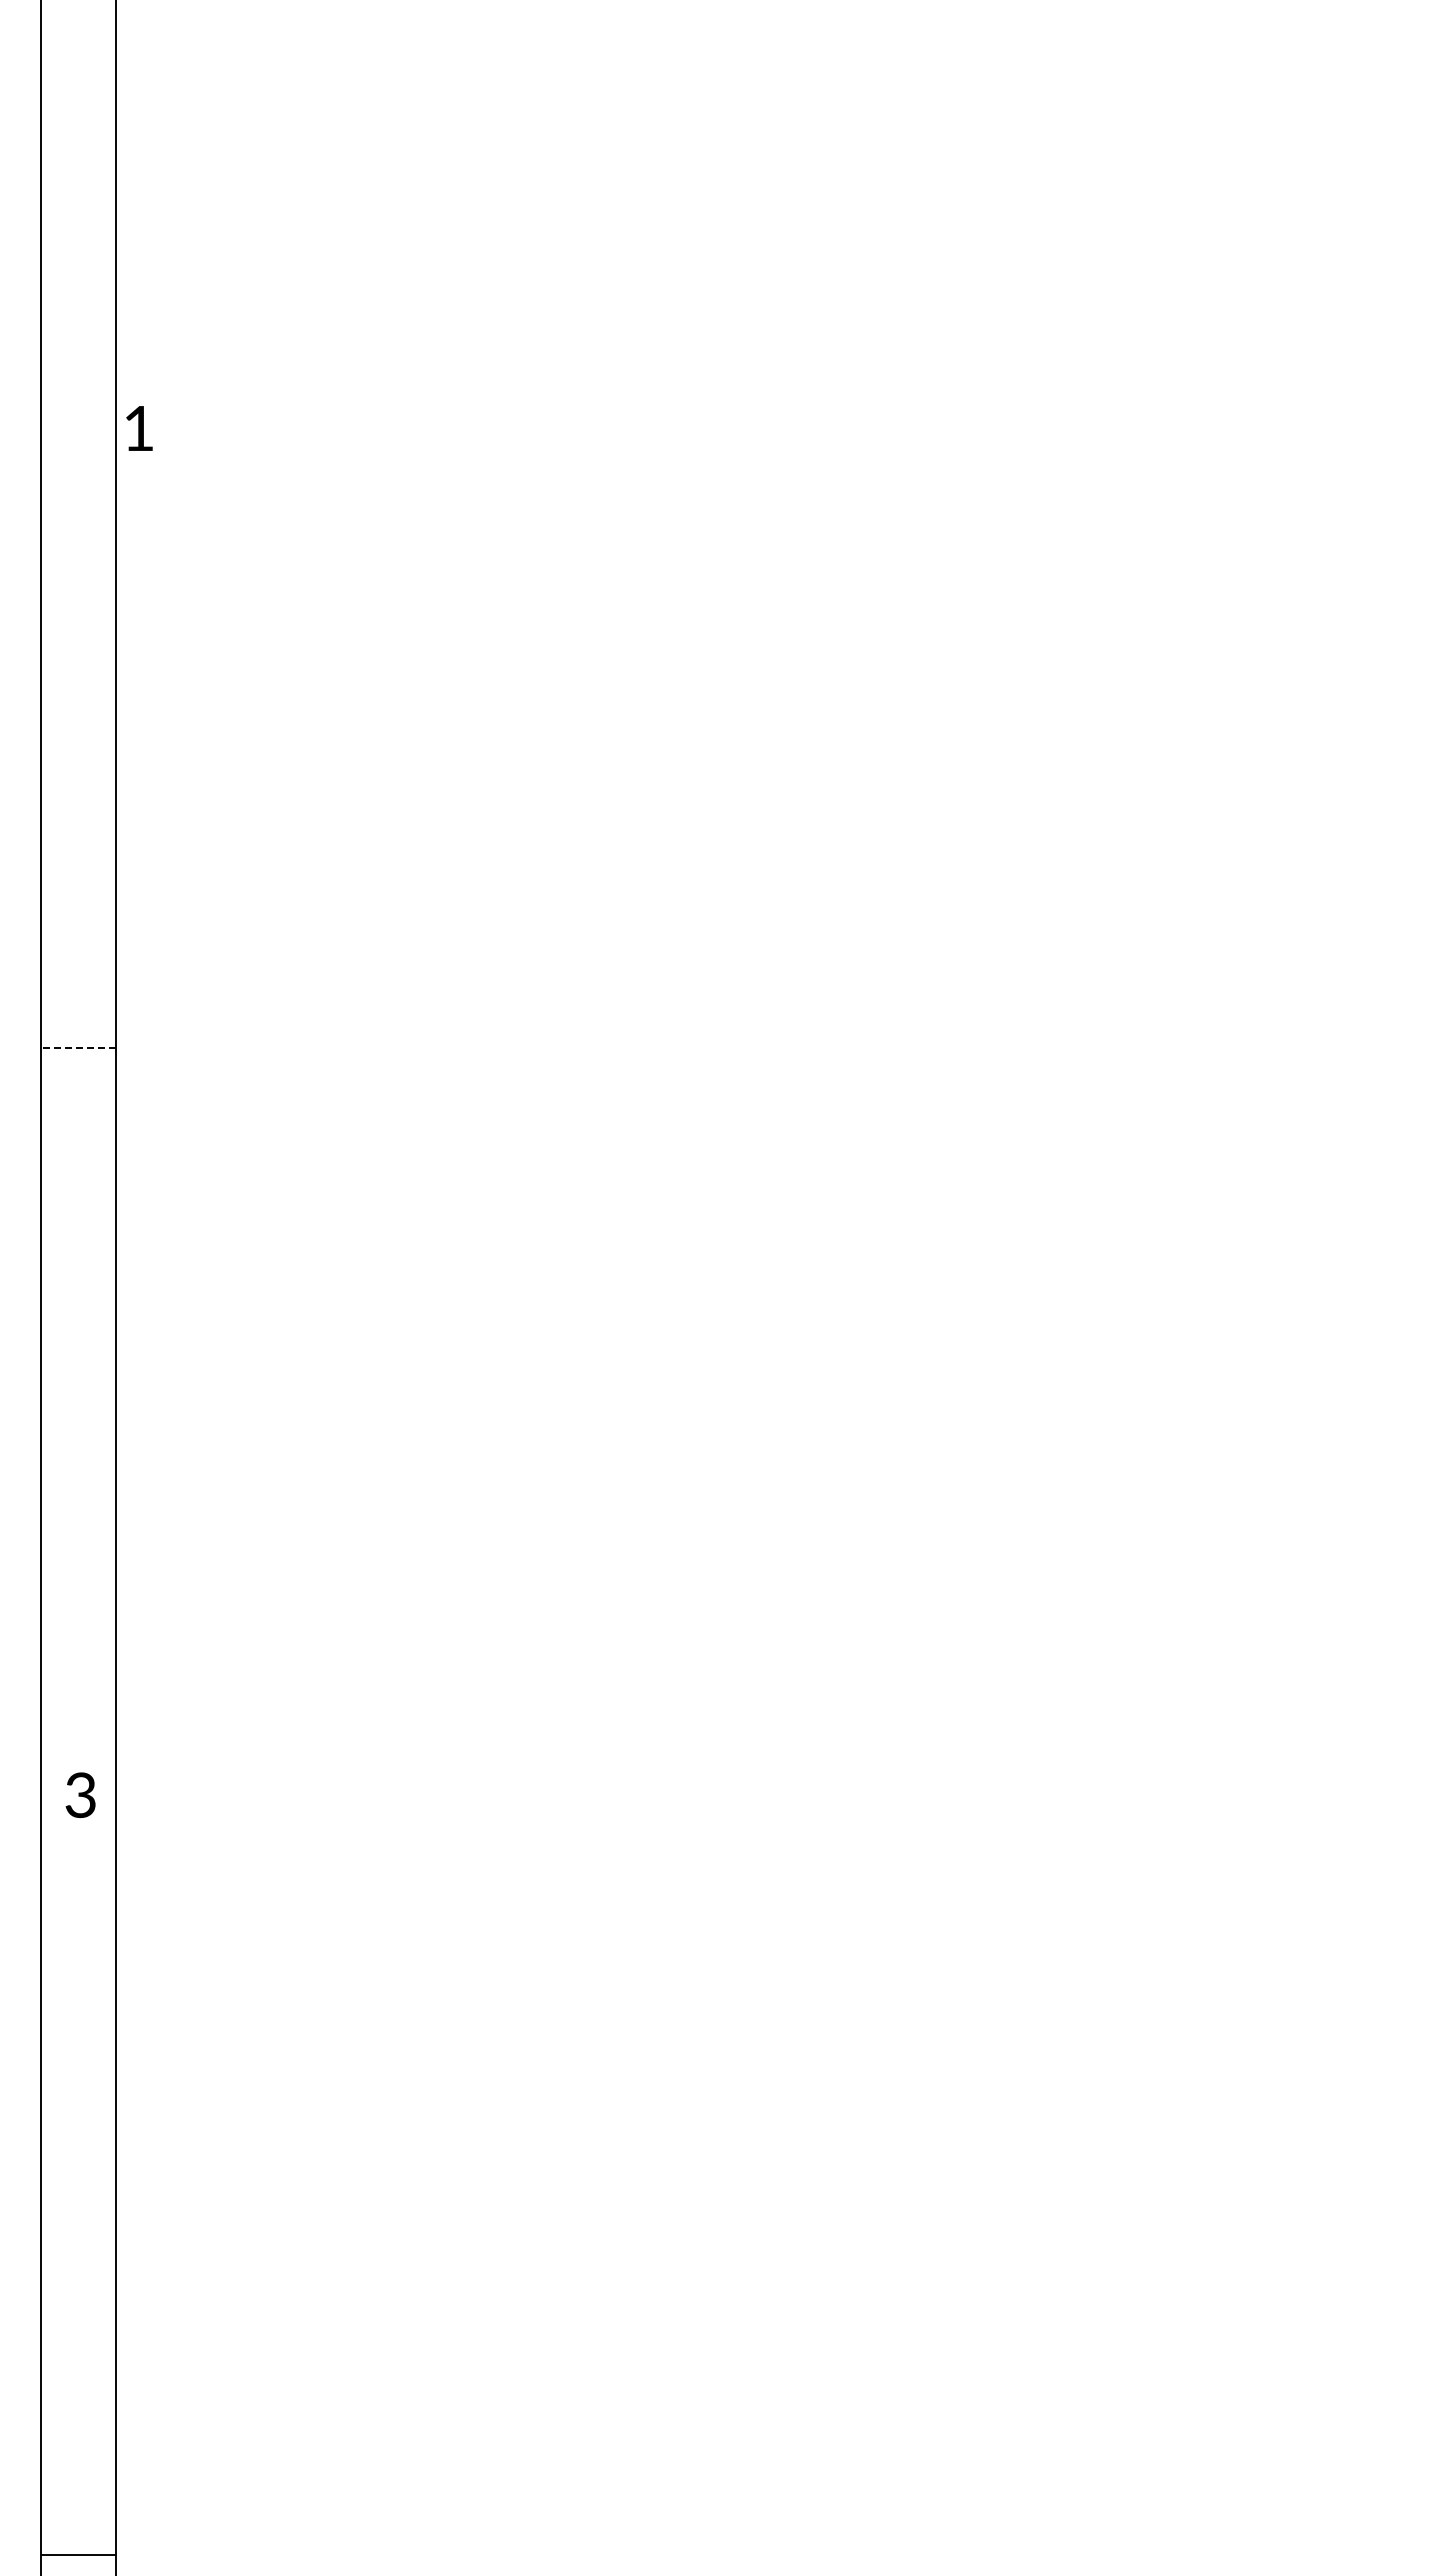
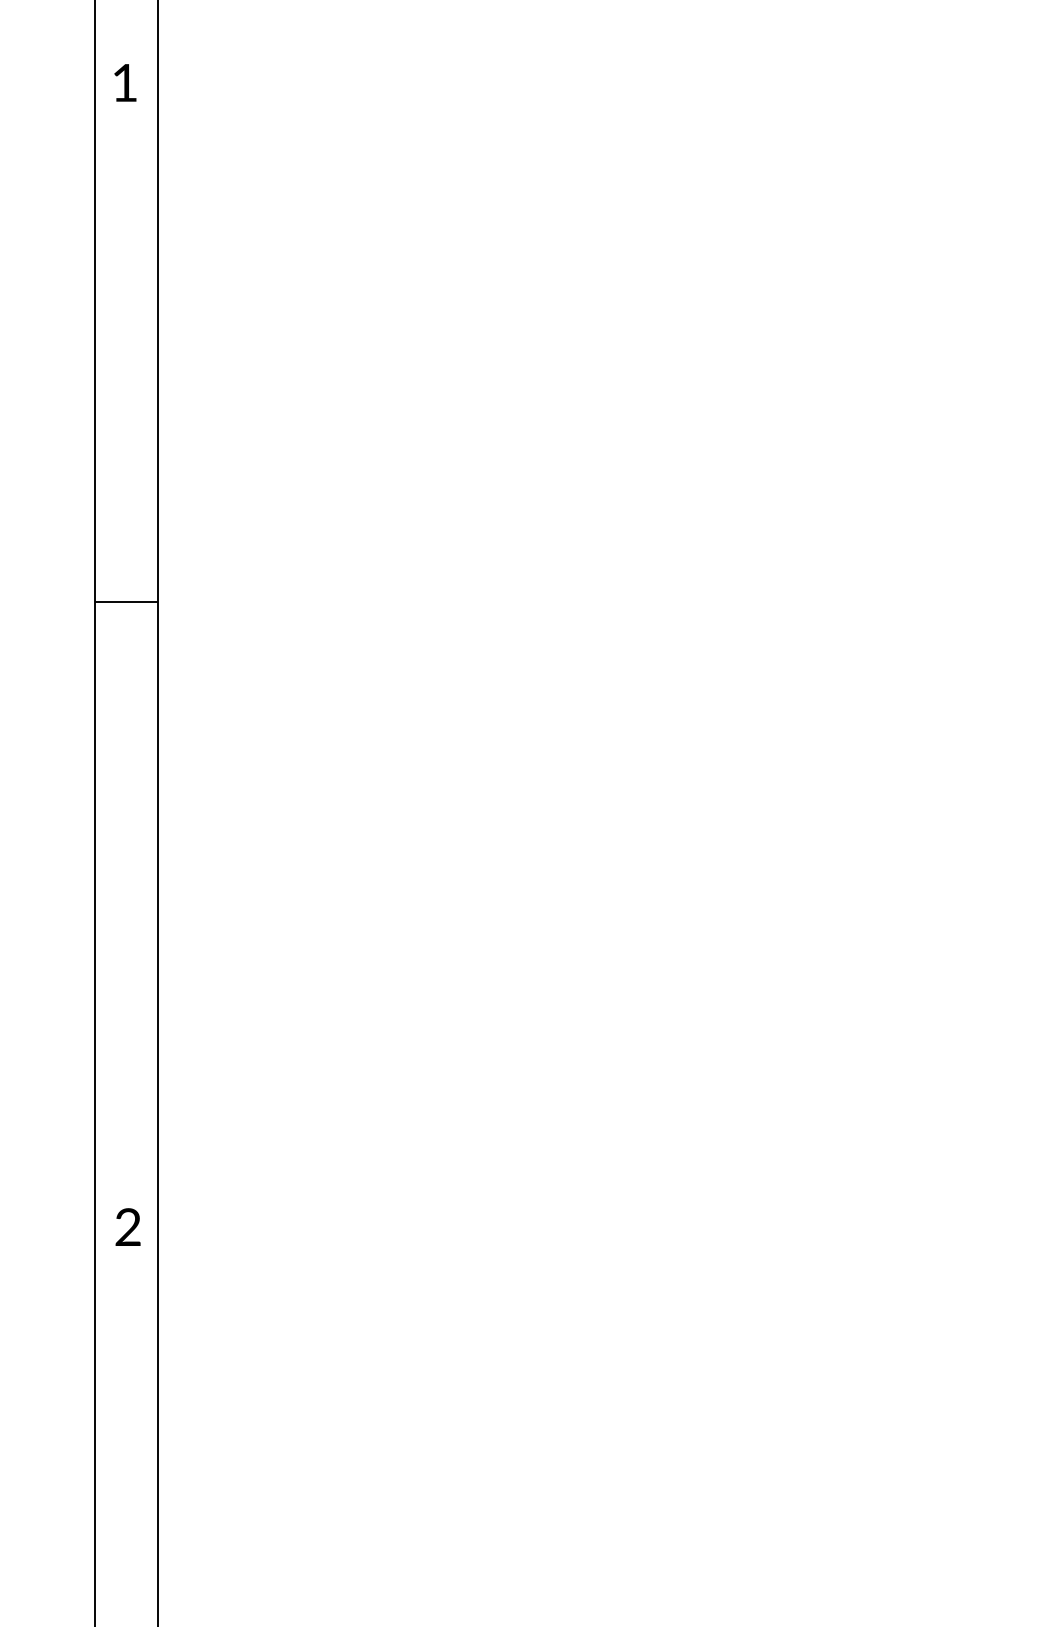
text: (139, 428) -> (125, 82), moved
line: (78, 1048) -> (126, 602), dashed -> solid
text: (80, 1795) -> (127, 1227), 3 -> 2

